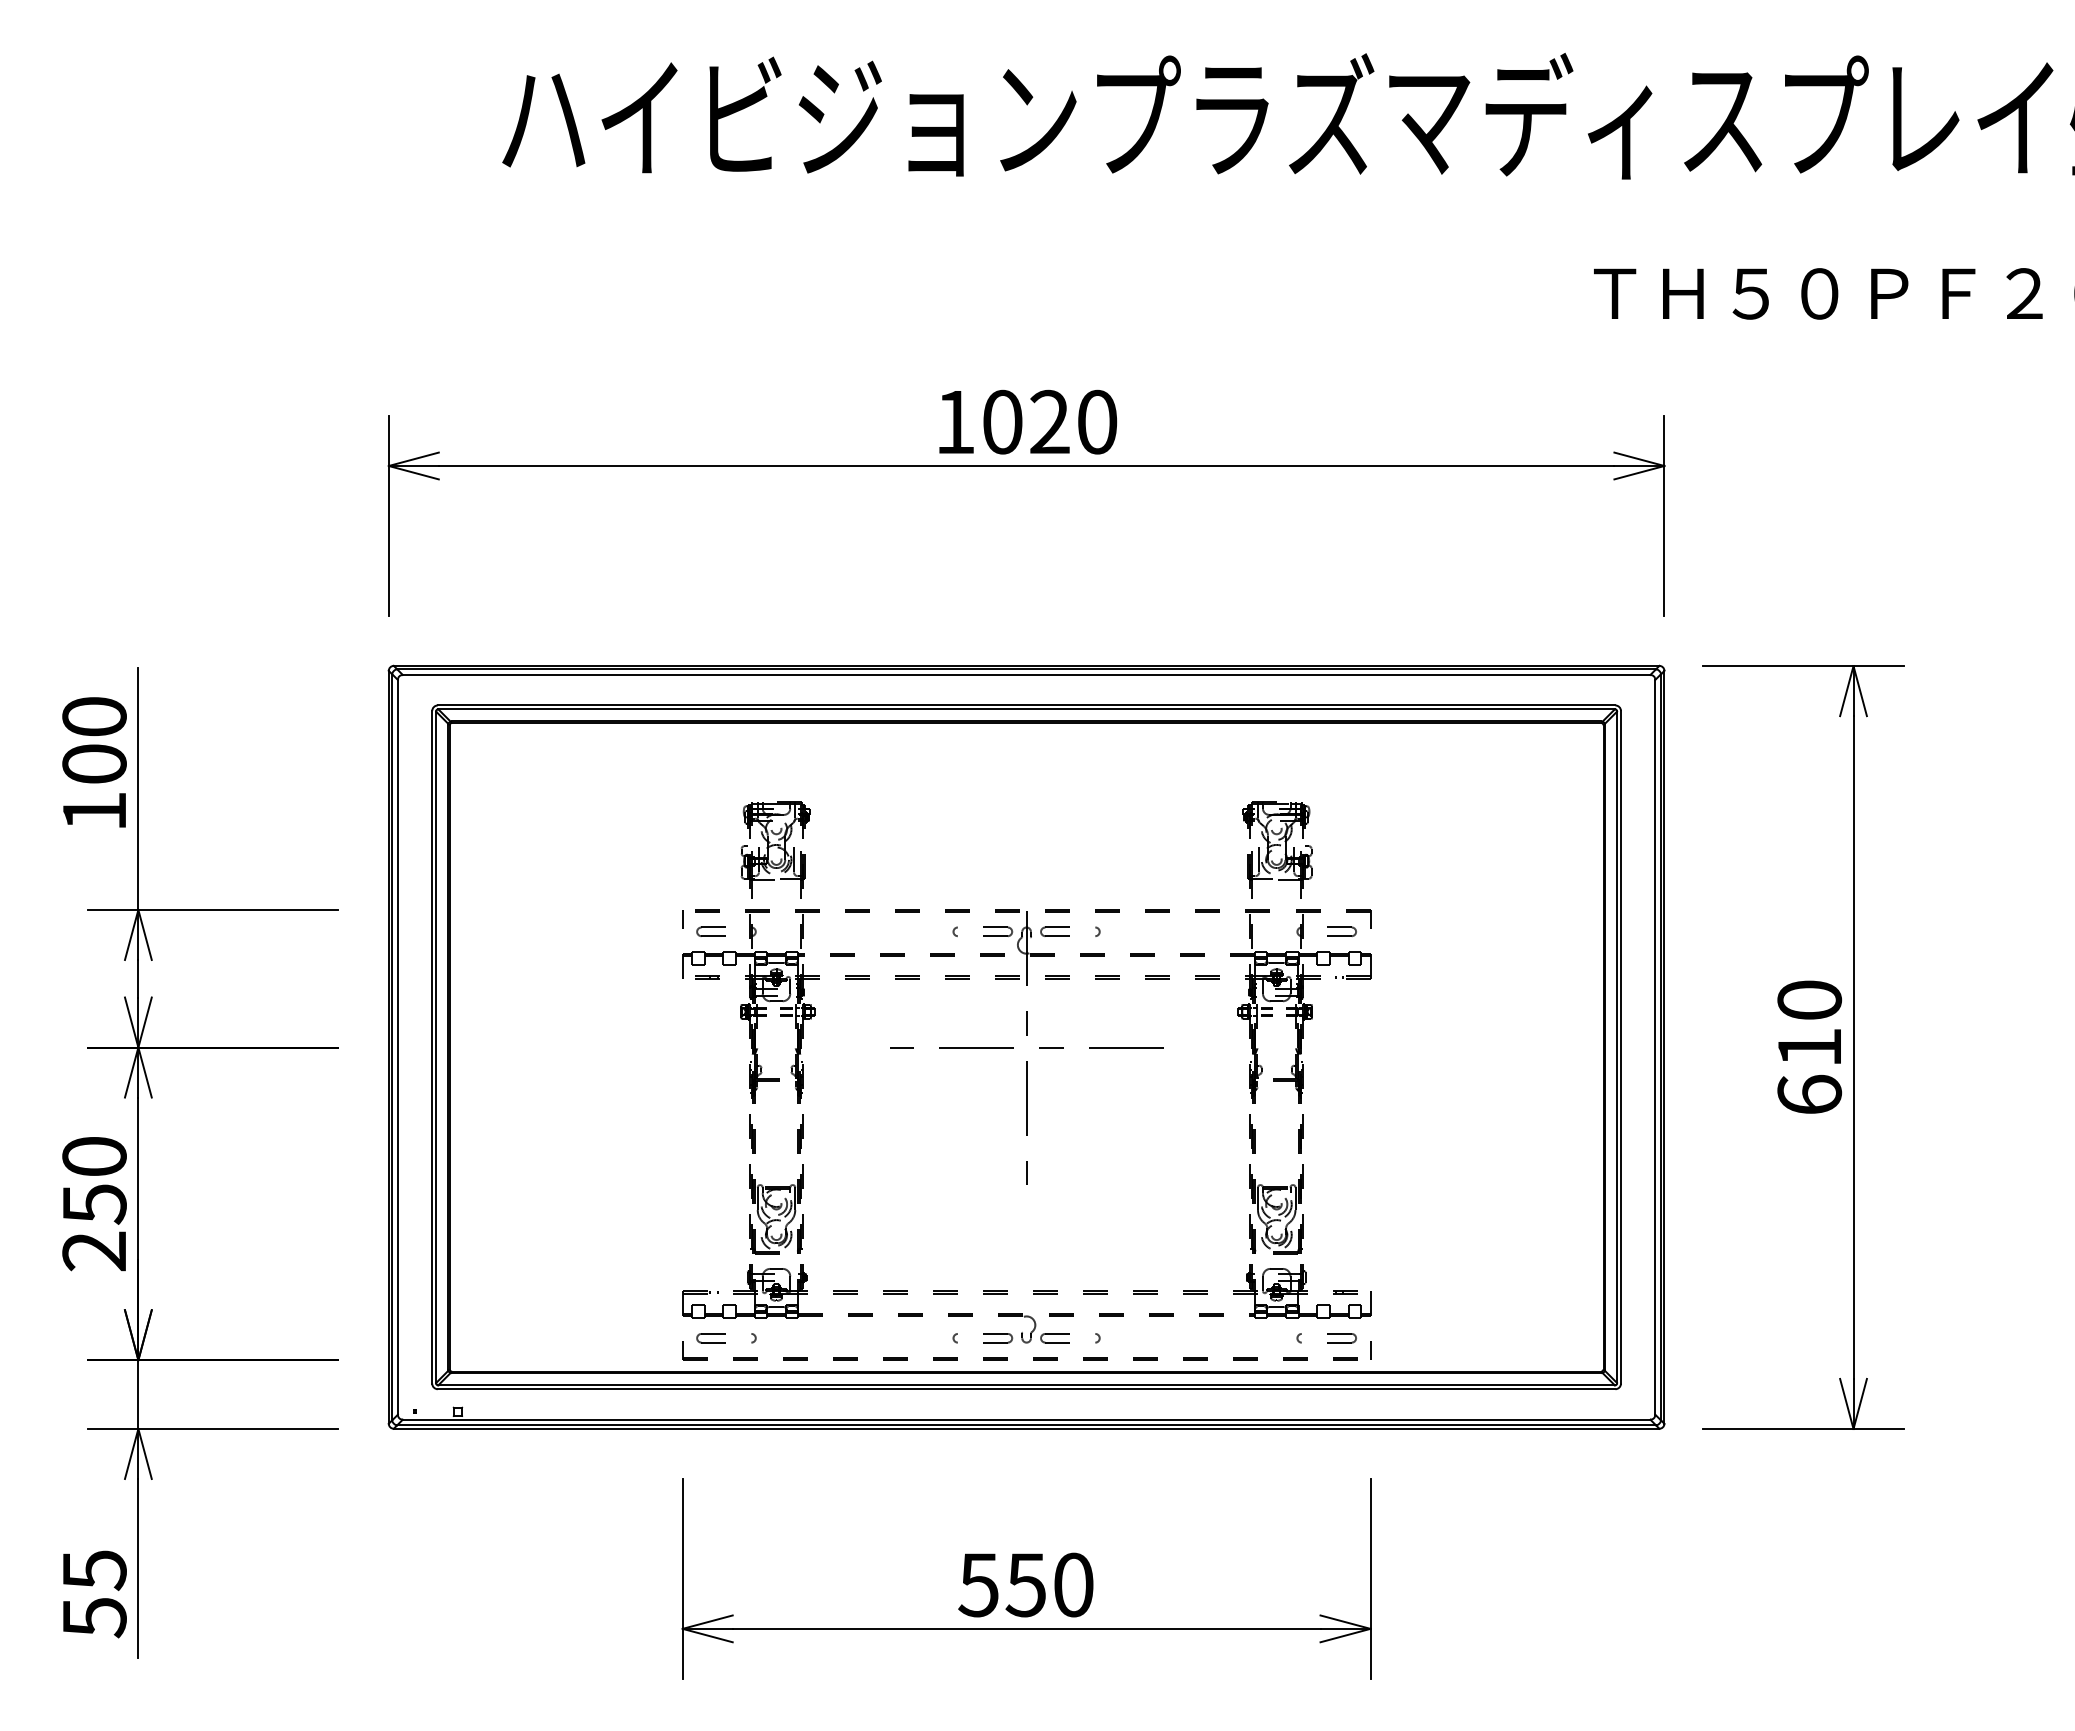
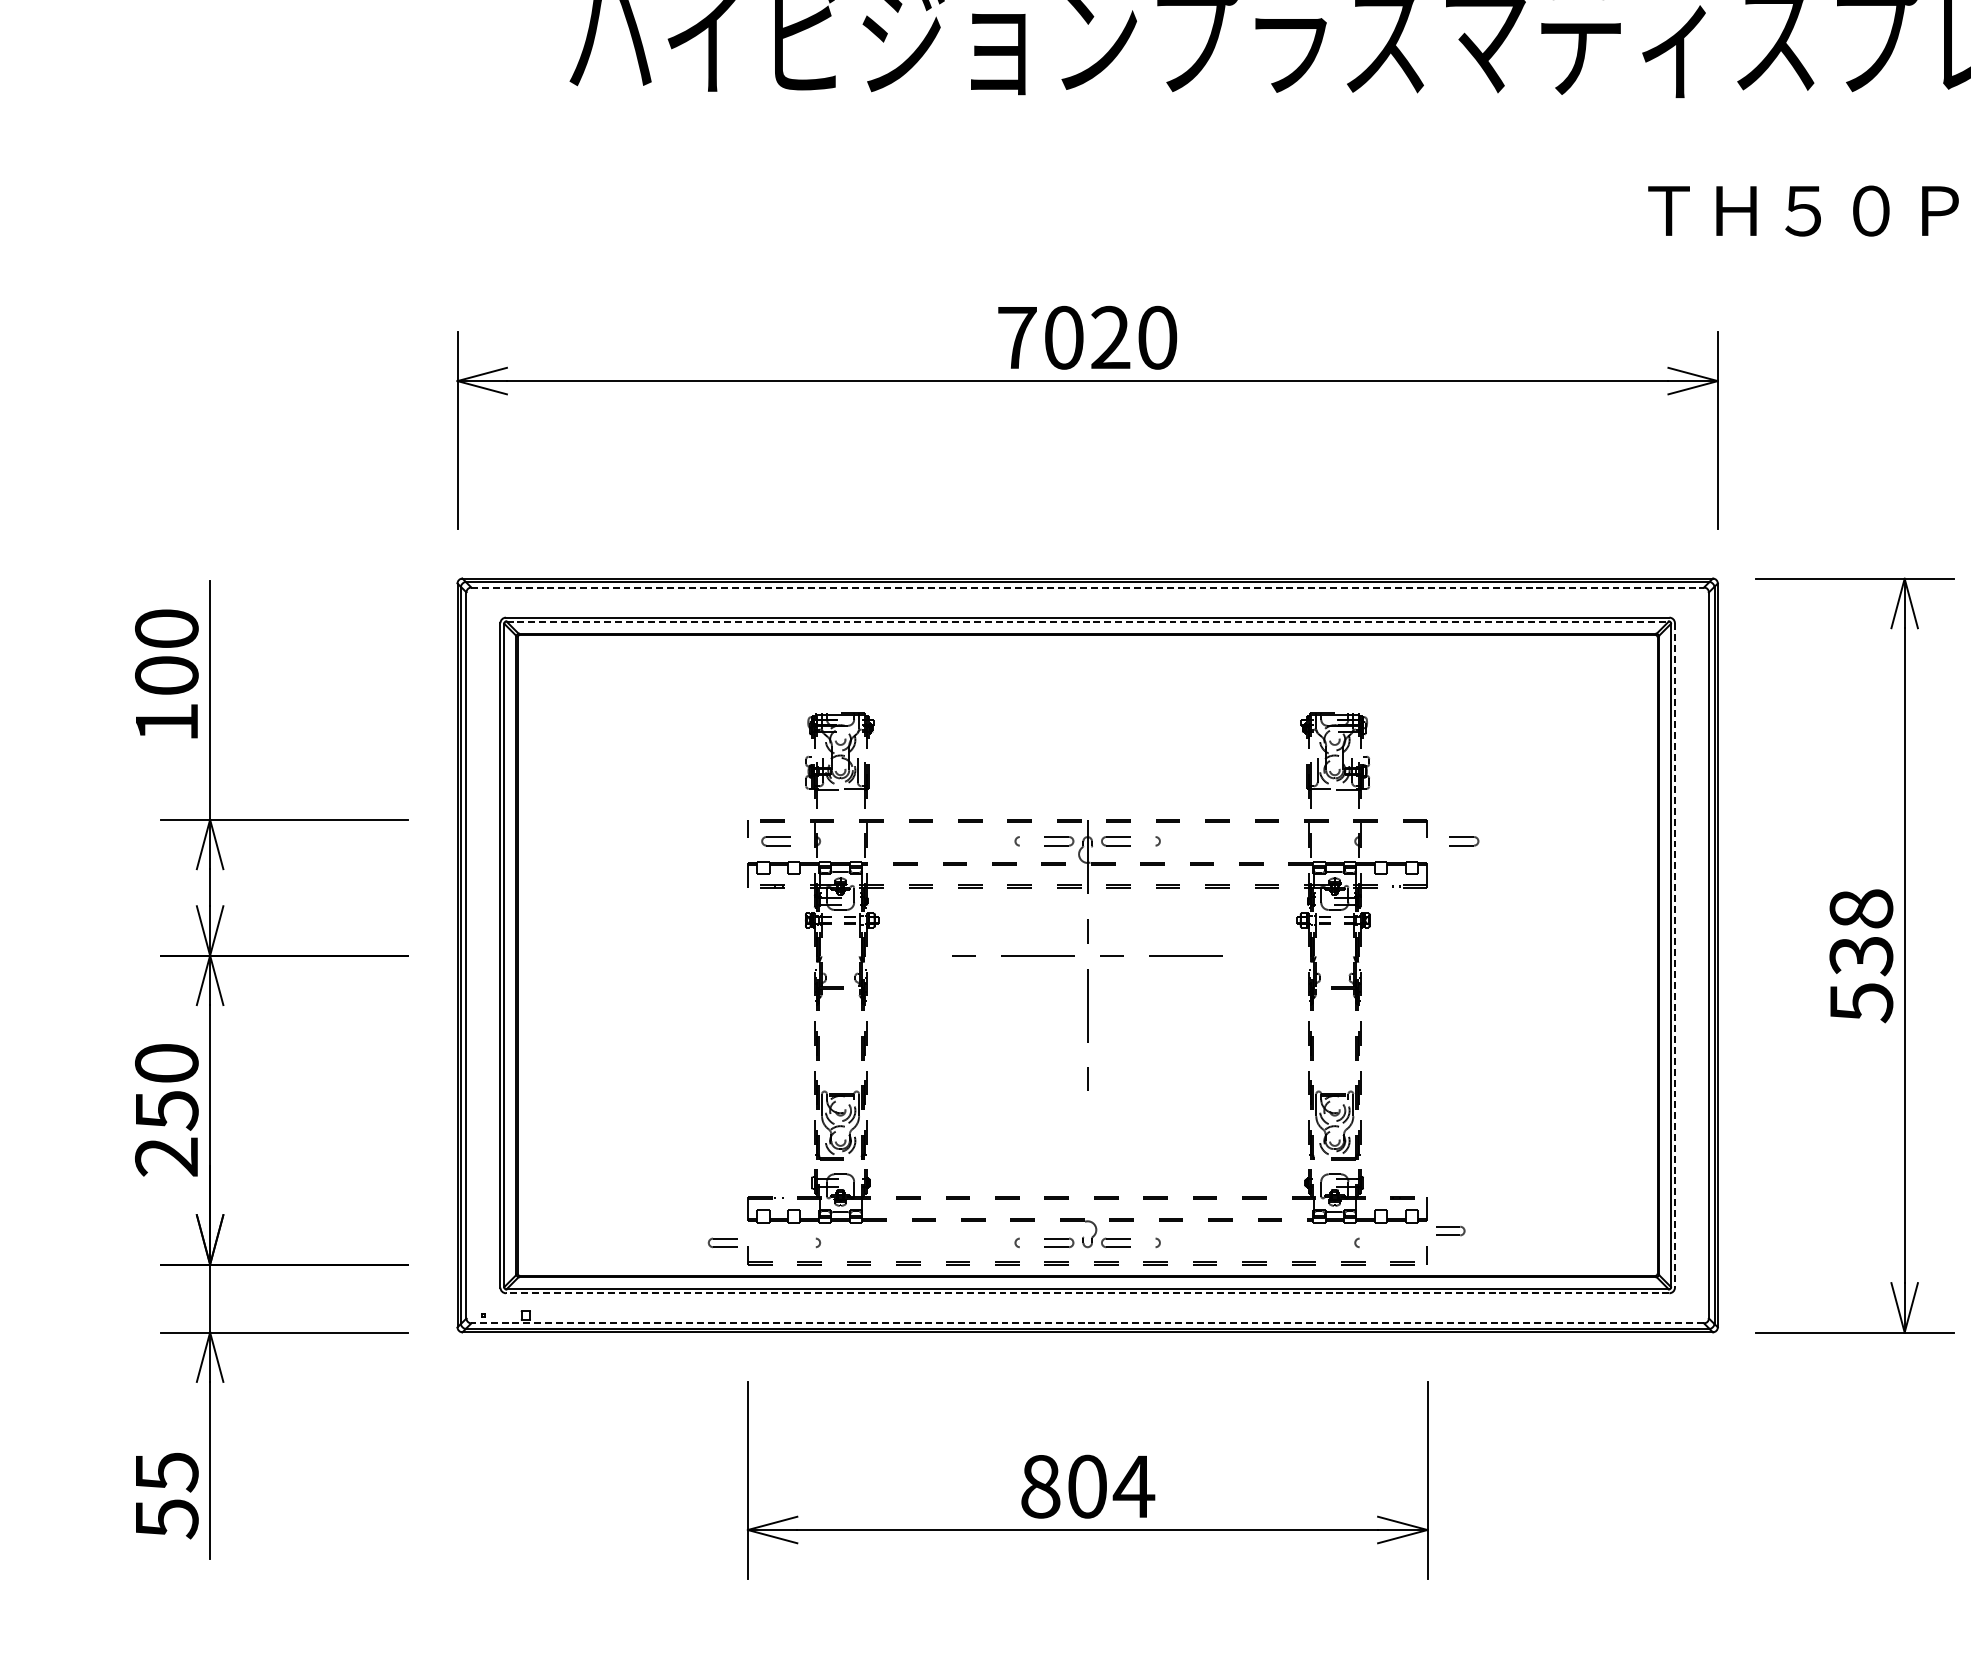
text: (955, 422) -> (1017, 338), 1020 -> 7020
line: (1026, 674) -> (1087, 587), solid -> dashed
line: (1027, 709) -> (1088, 621), solid -> dashed
part: (1341, 931) -> (1464, 841), moved
line: (1621, 1047) -> (1675, 955), solid -> dashed
text: (1809, 1047) -> (1861, 955), 610 -> 538
part: (710, 1338) -> (722, 1243), moved
part: (1341, 1338) -> (1450, 1231), moved
line: (1026, 1389) -> (1087, 1293), solid -> dashed
line: (1026, 1419) -> (1087, 1323), solid -> dashed
text: (1026, 1584) -> (1087, 1486), 550 -> 804

